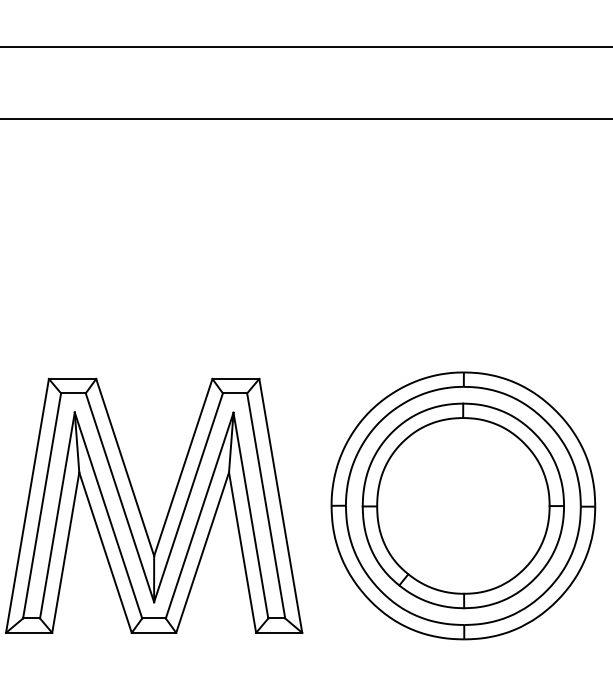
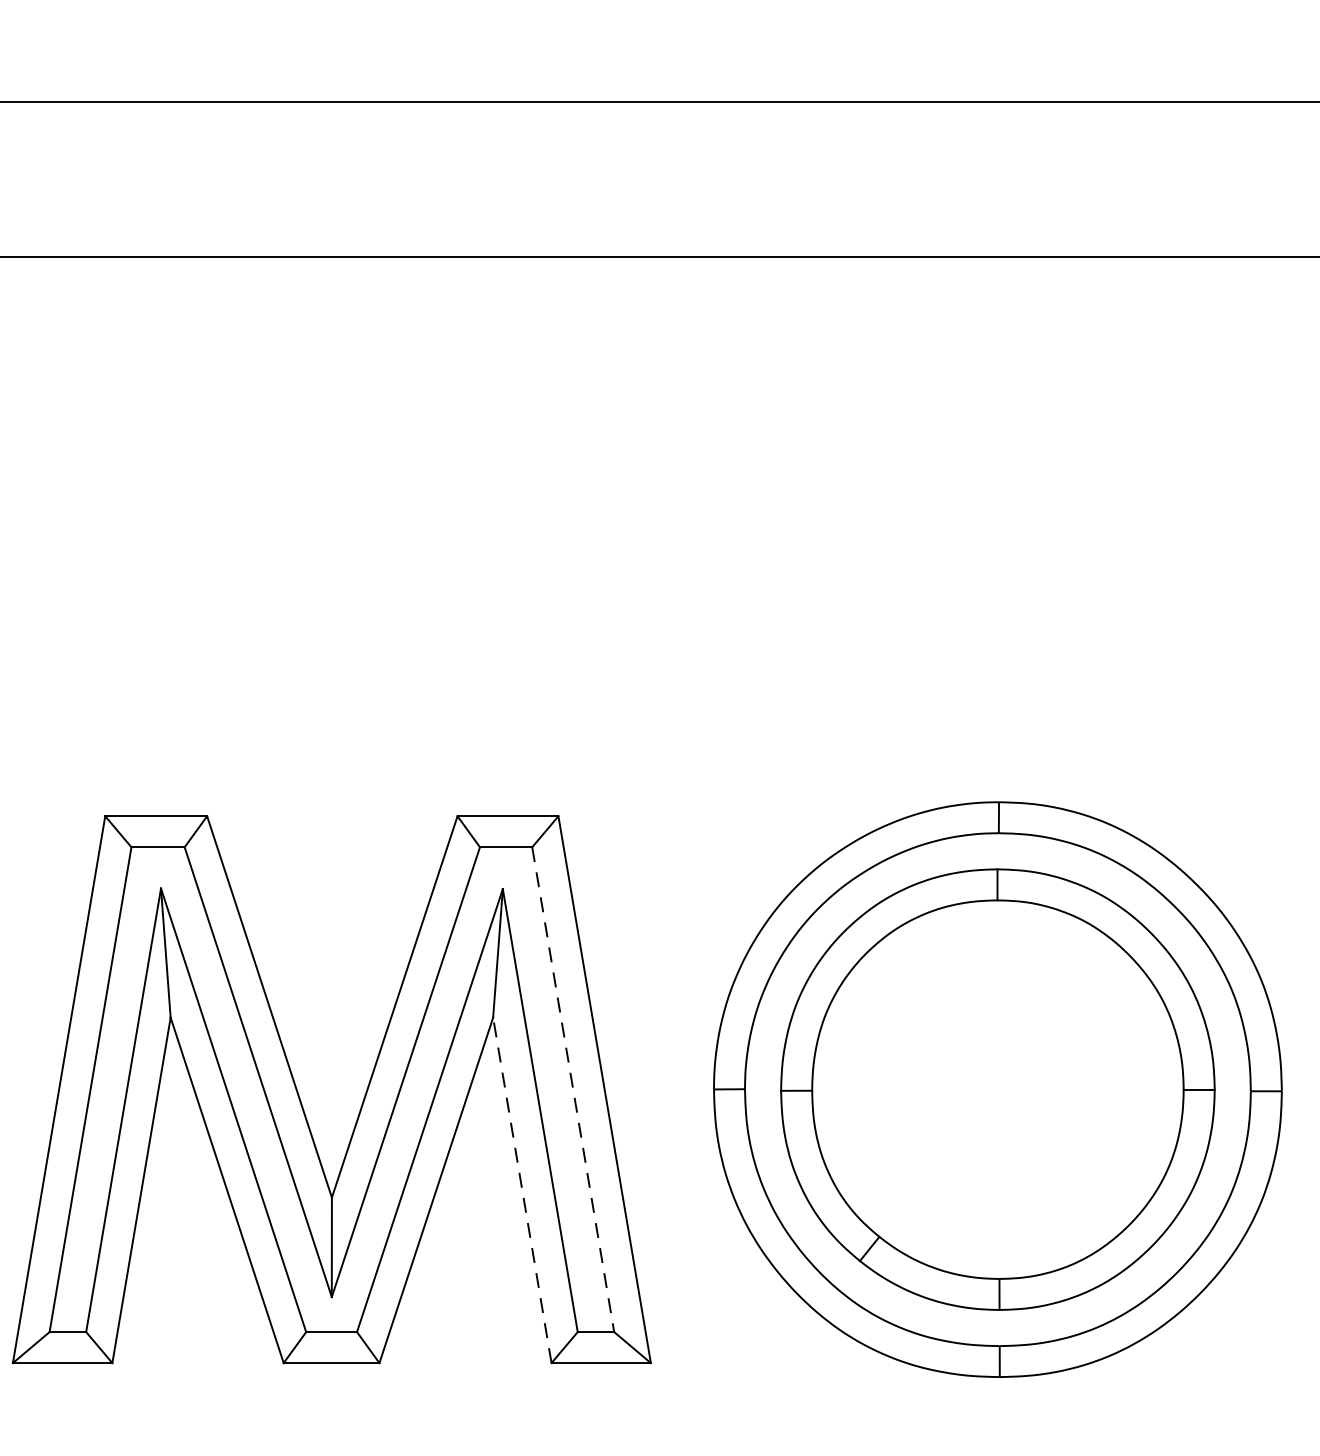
line: (266, 506) -> (573, 1090), solid -> dashed
line: (242, 552) -> (522, 1189), solid -> dashed

